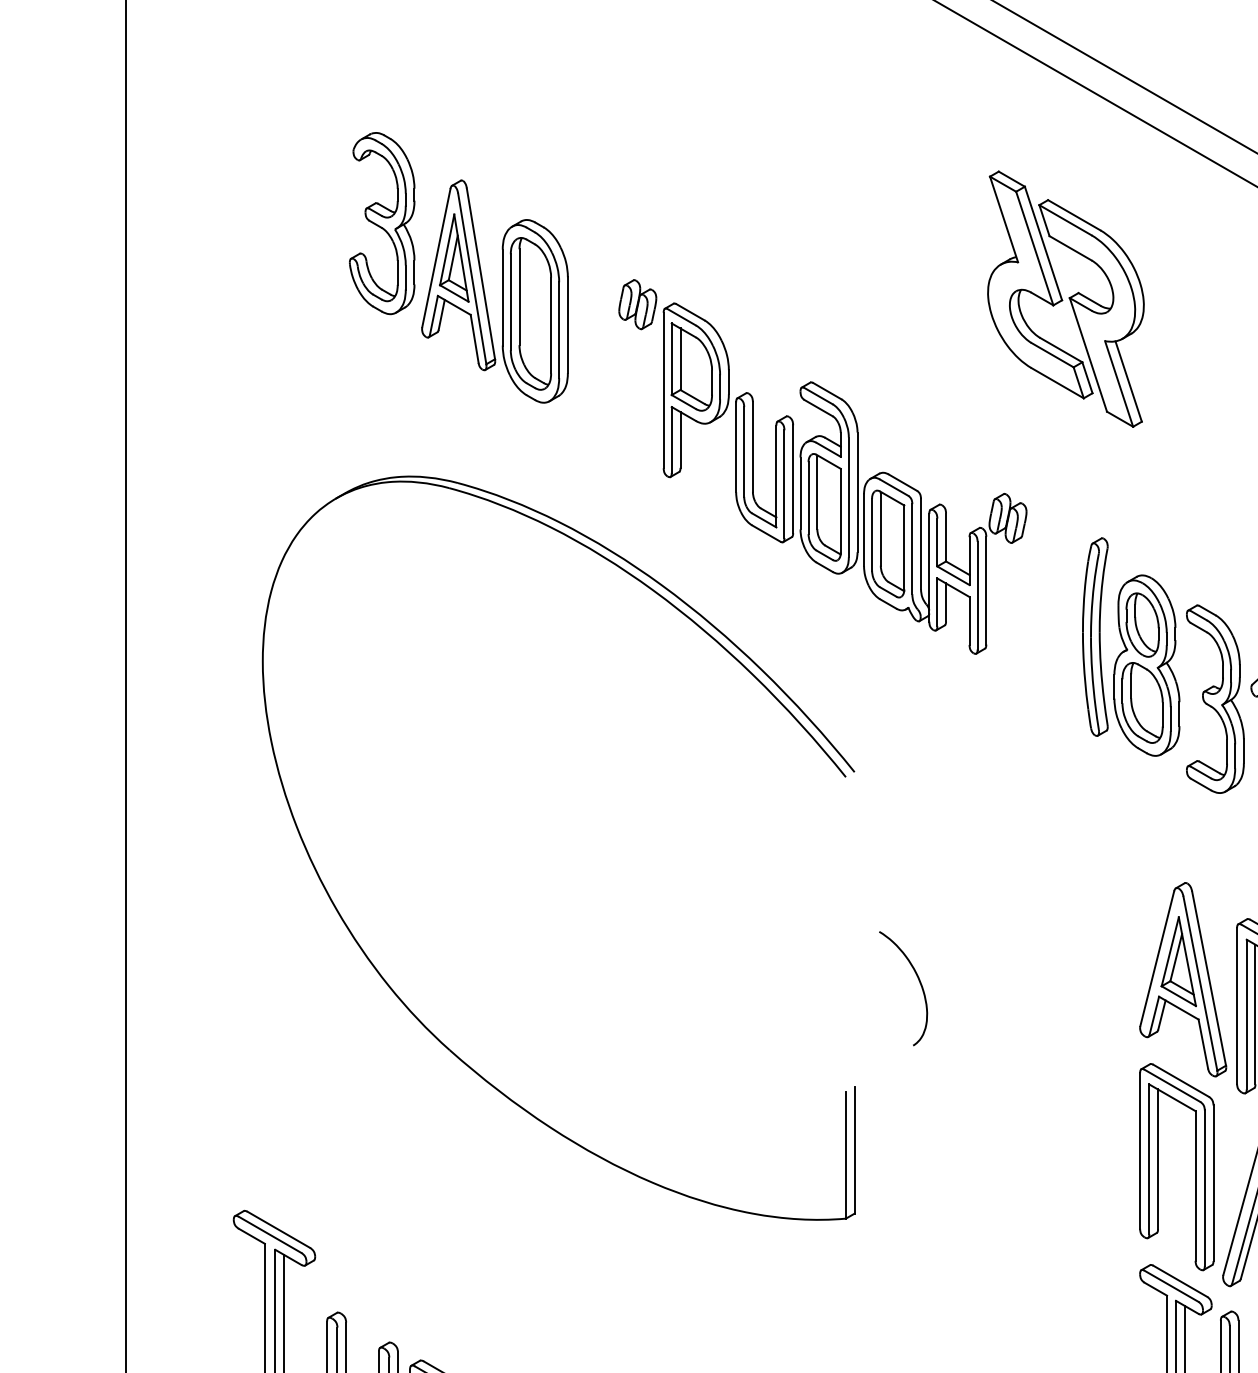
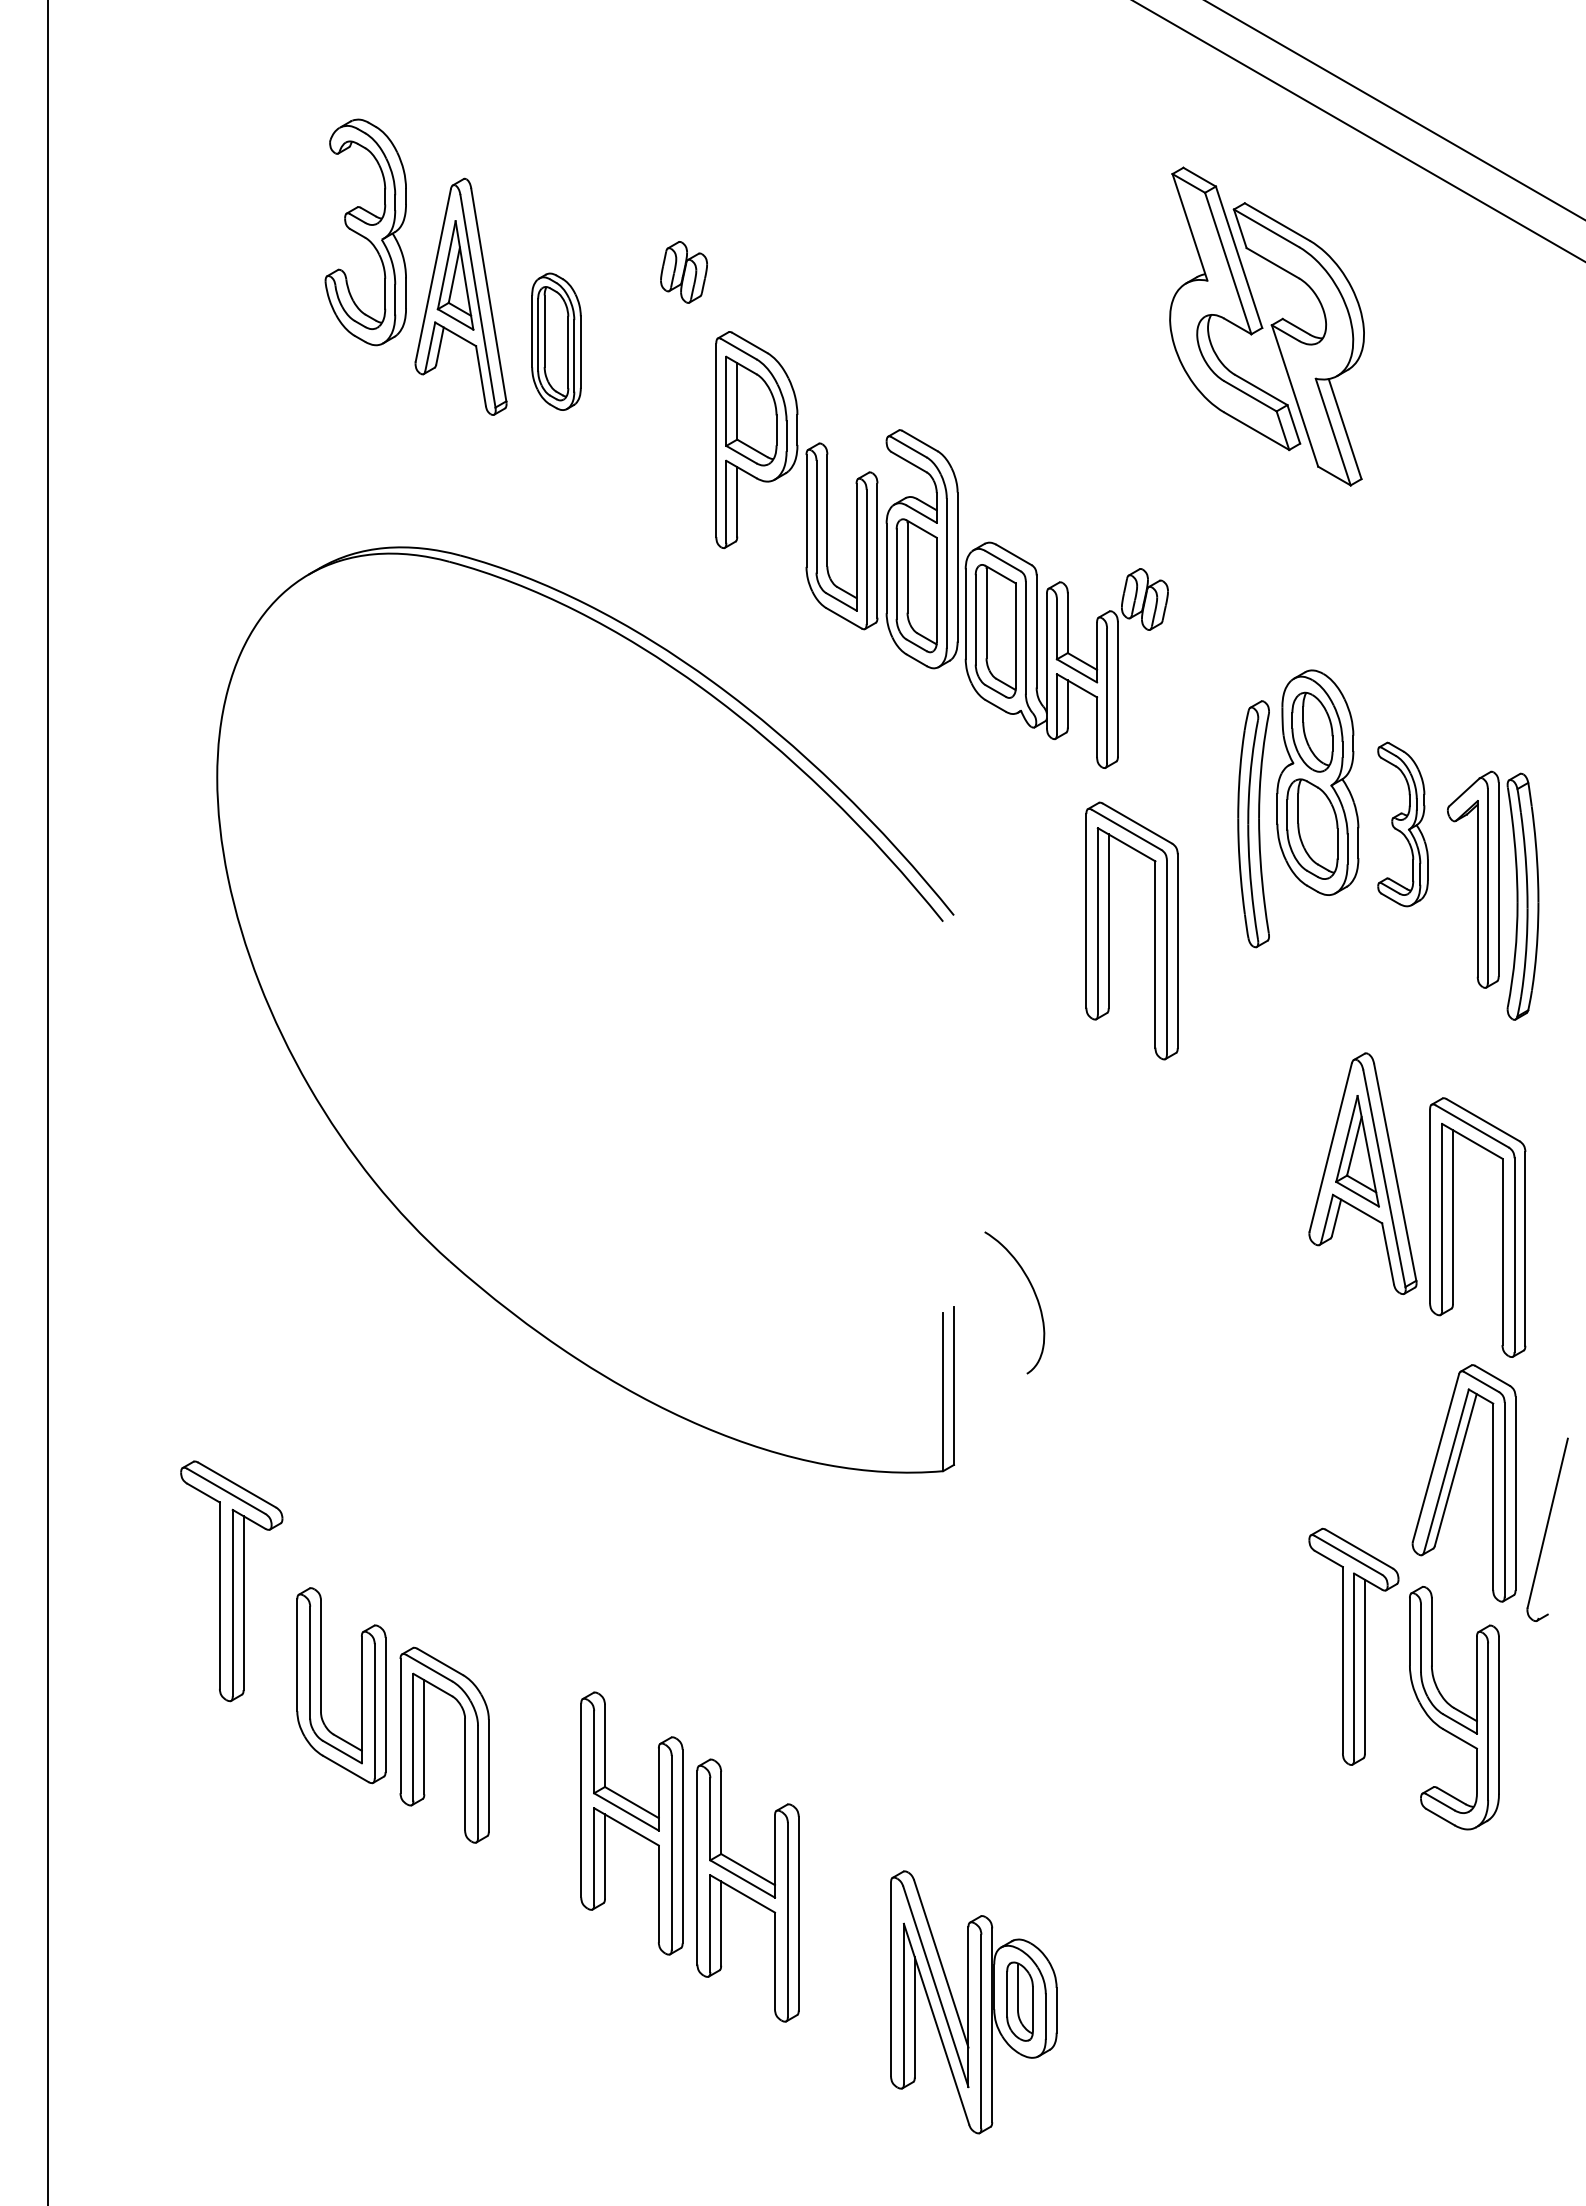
part: (1065, 299) -> (1266, 326), moved
part: (637, 304) -> (683, 272), moved
part: (535, 311) -> (556, 341), size x0.6
part: (1095, 637) -> (1253, 824), moved
part: (1214, 699) -> (1402, 824), size x0.7
curve: (918, 980) -> (1033, 1292), moved
part: (1158, 1166) -> (1109, 930), moved

